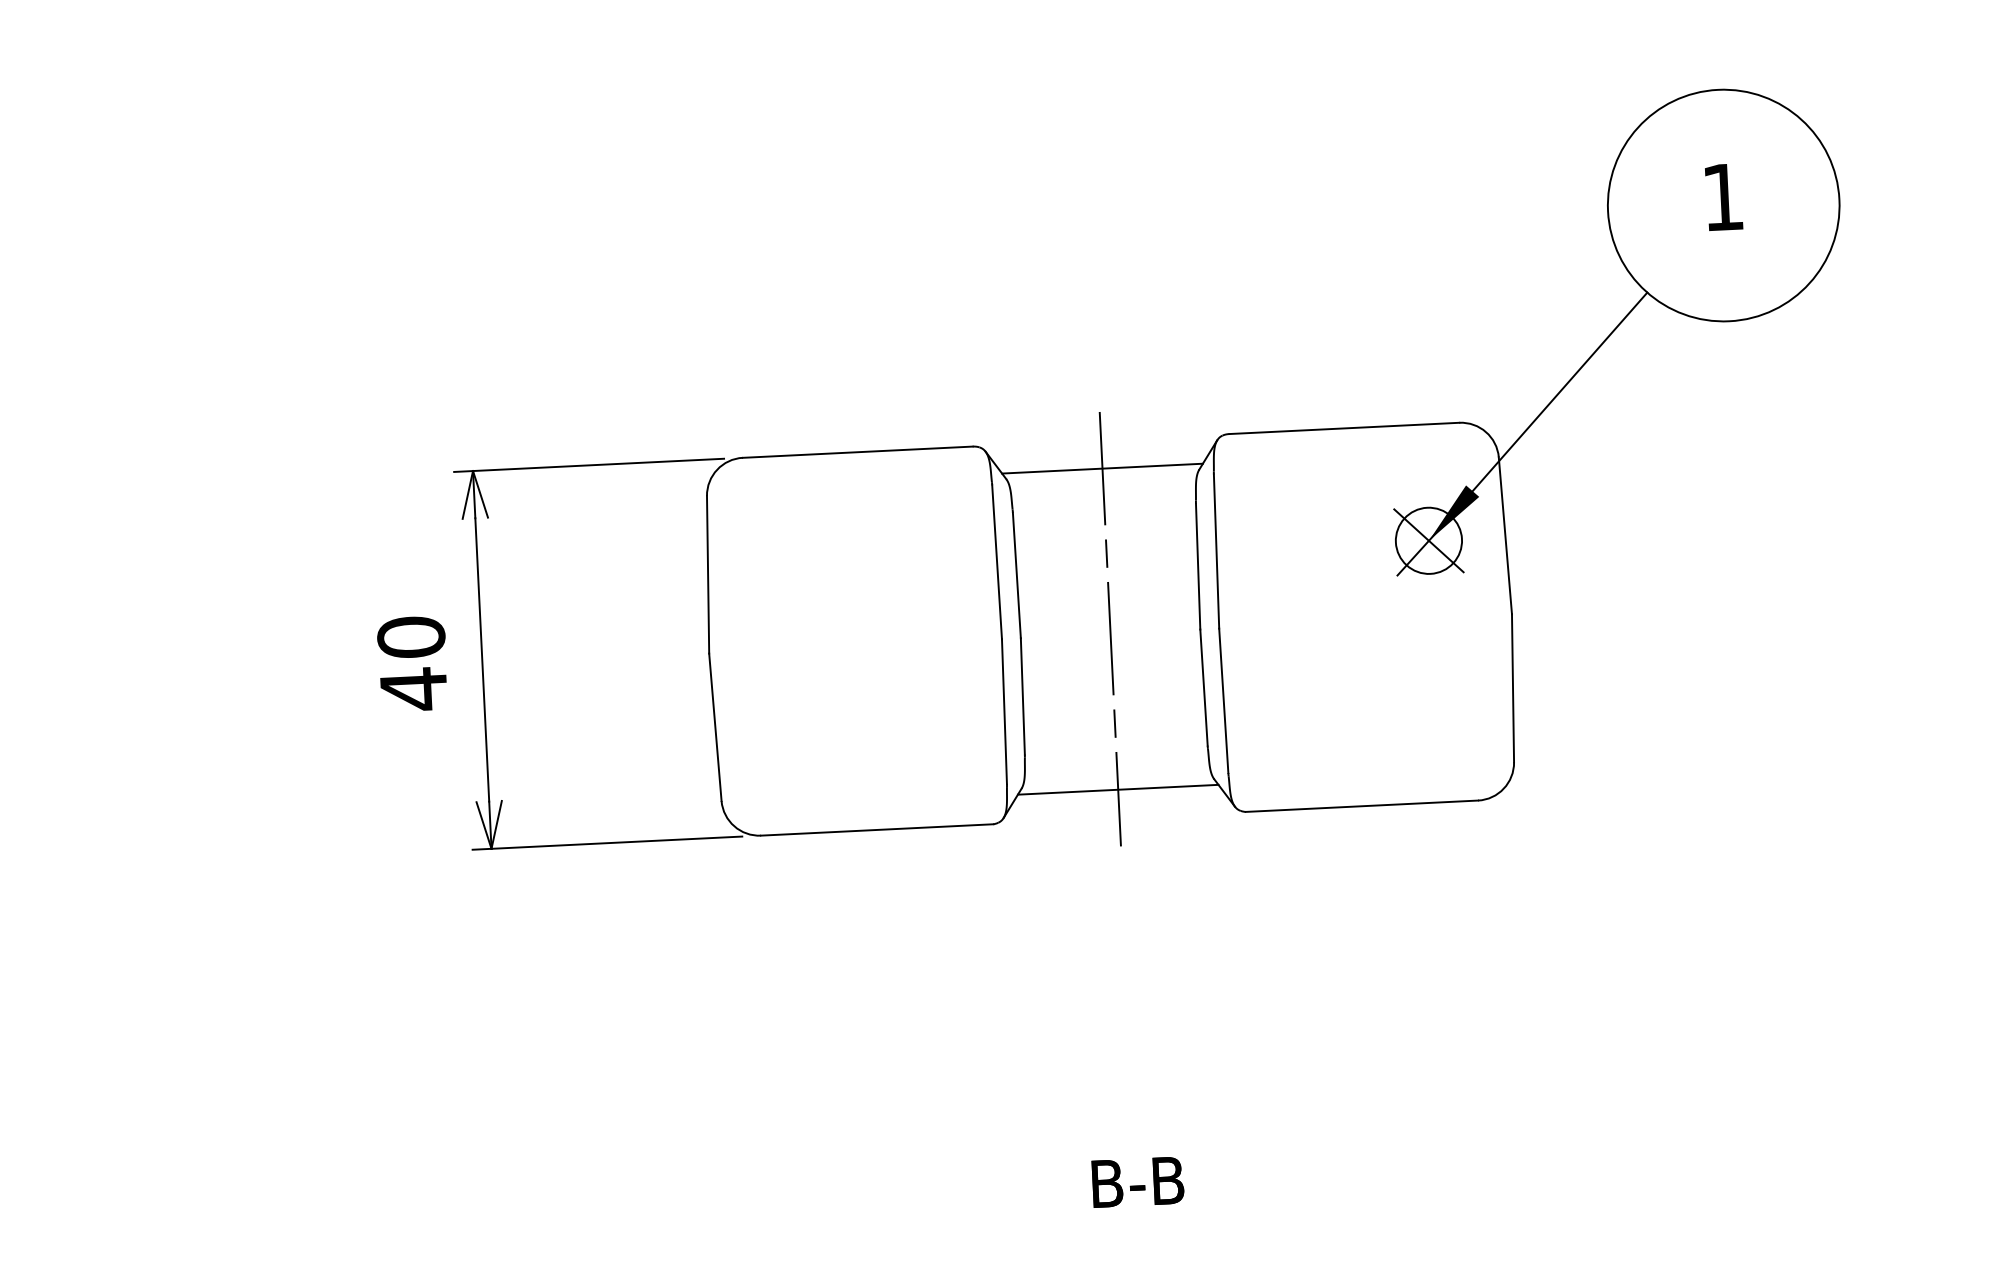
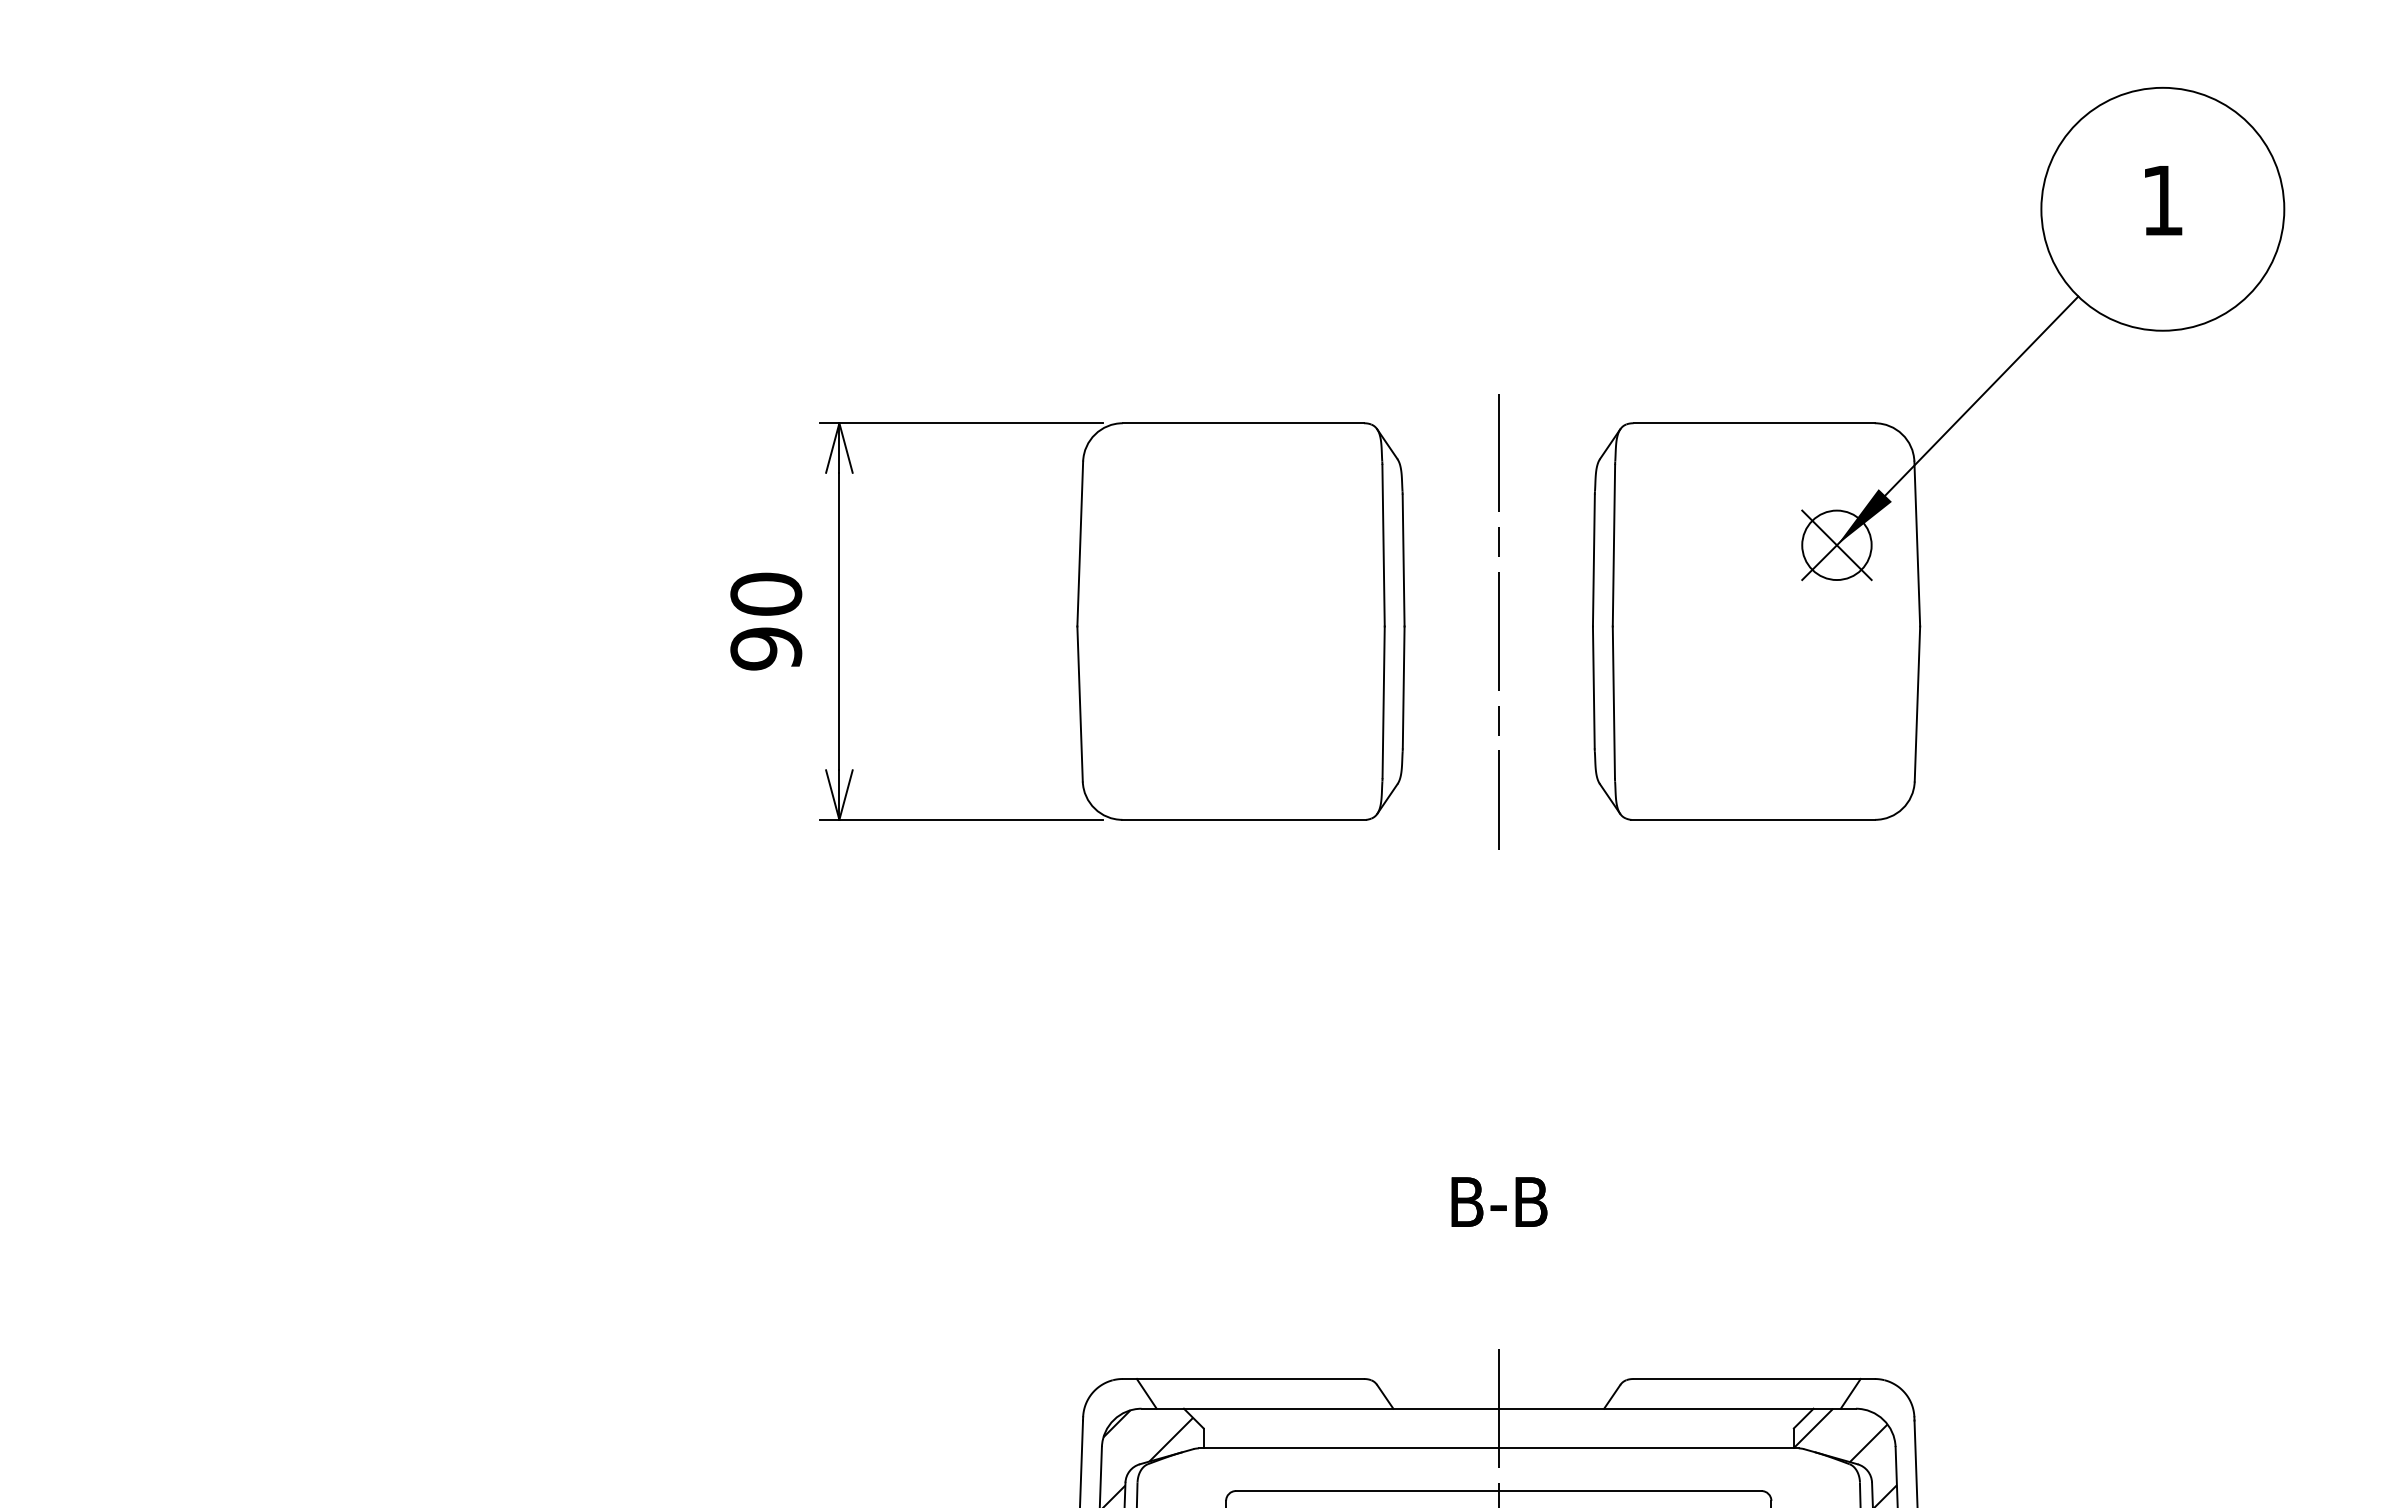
line: (1102, 469) -> (1498, 453), removed
text: (414, 688) -> (766, 648), 40 -> 90
line: (1117, 790) -> (1498, 790), removed

